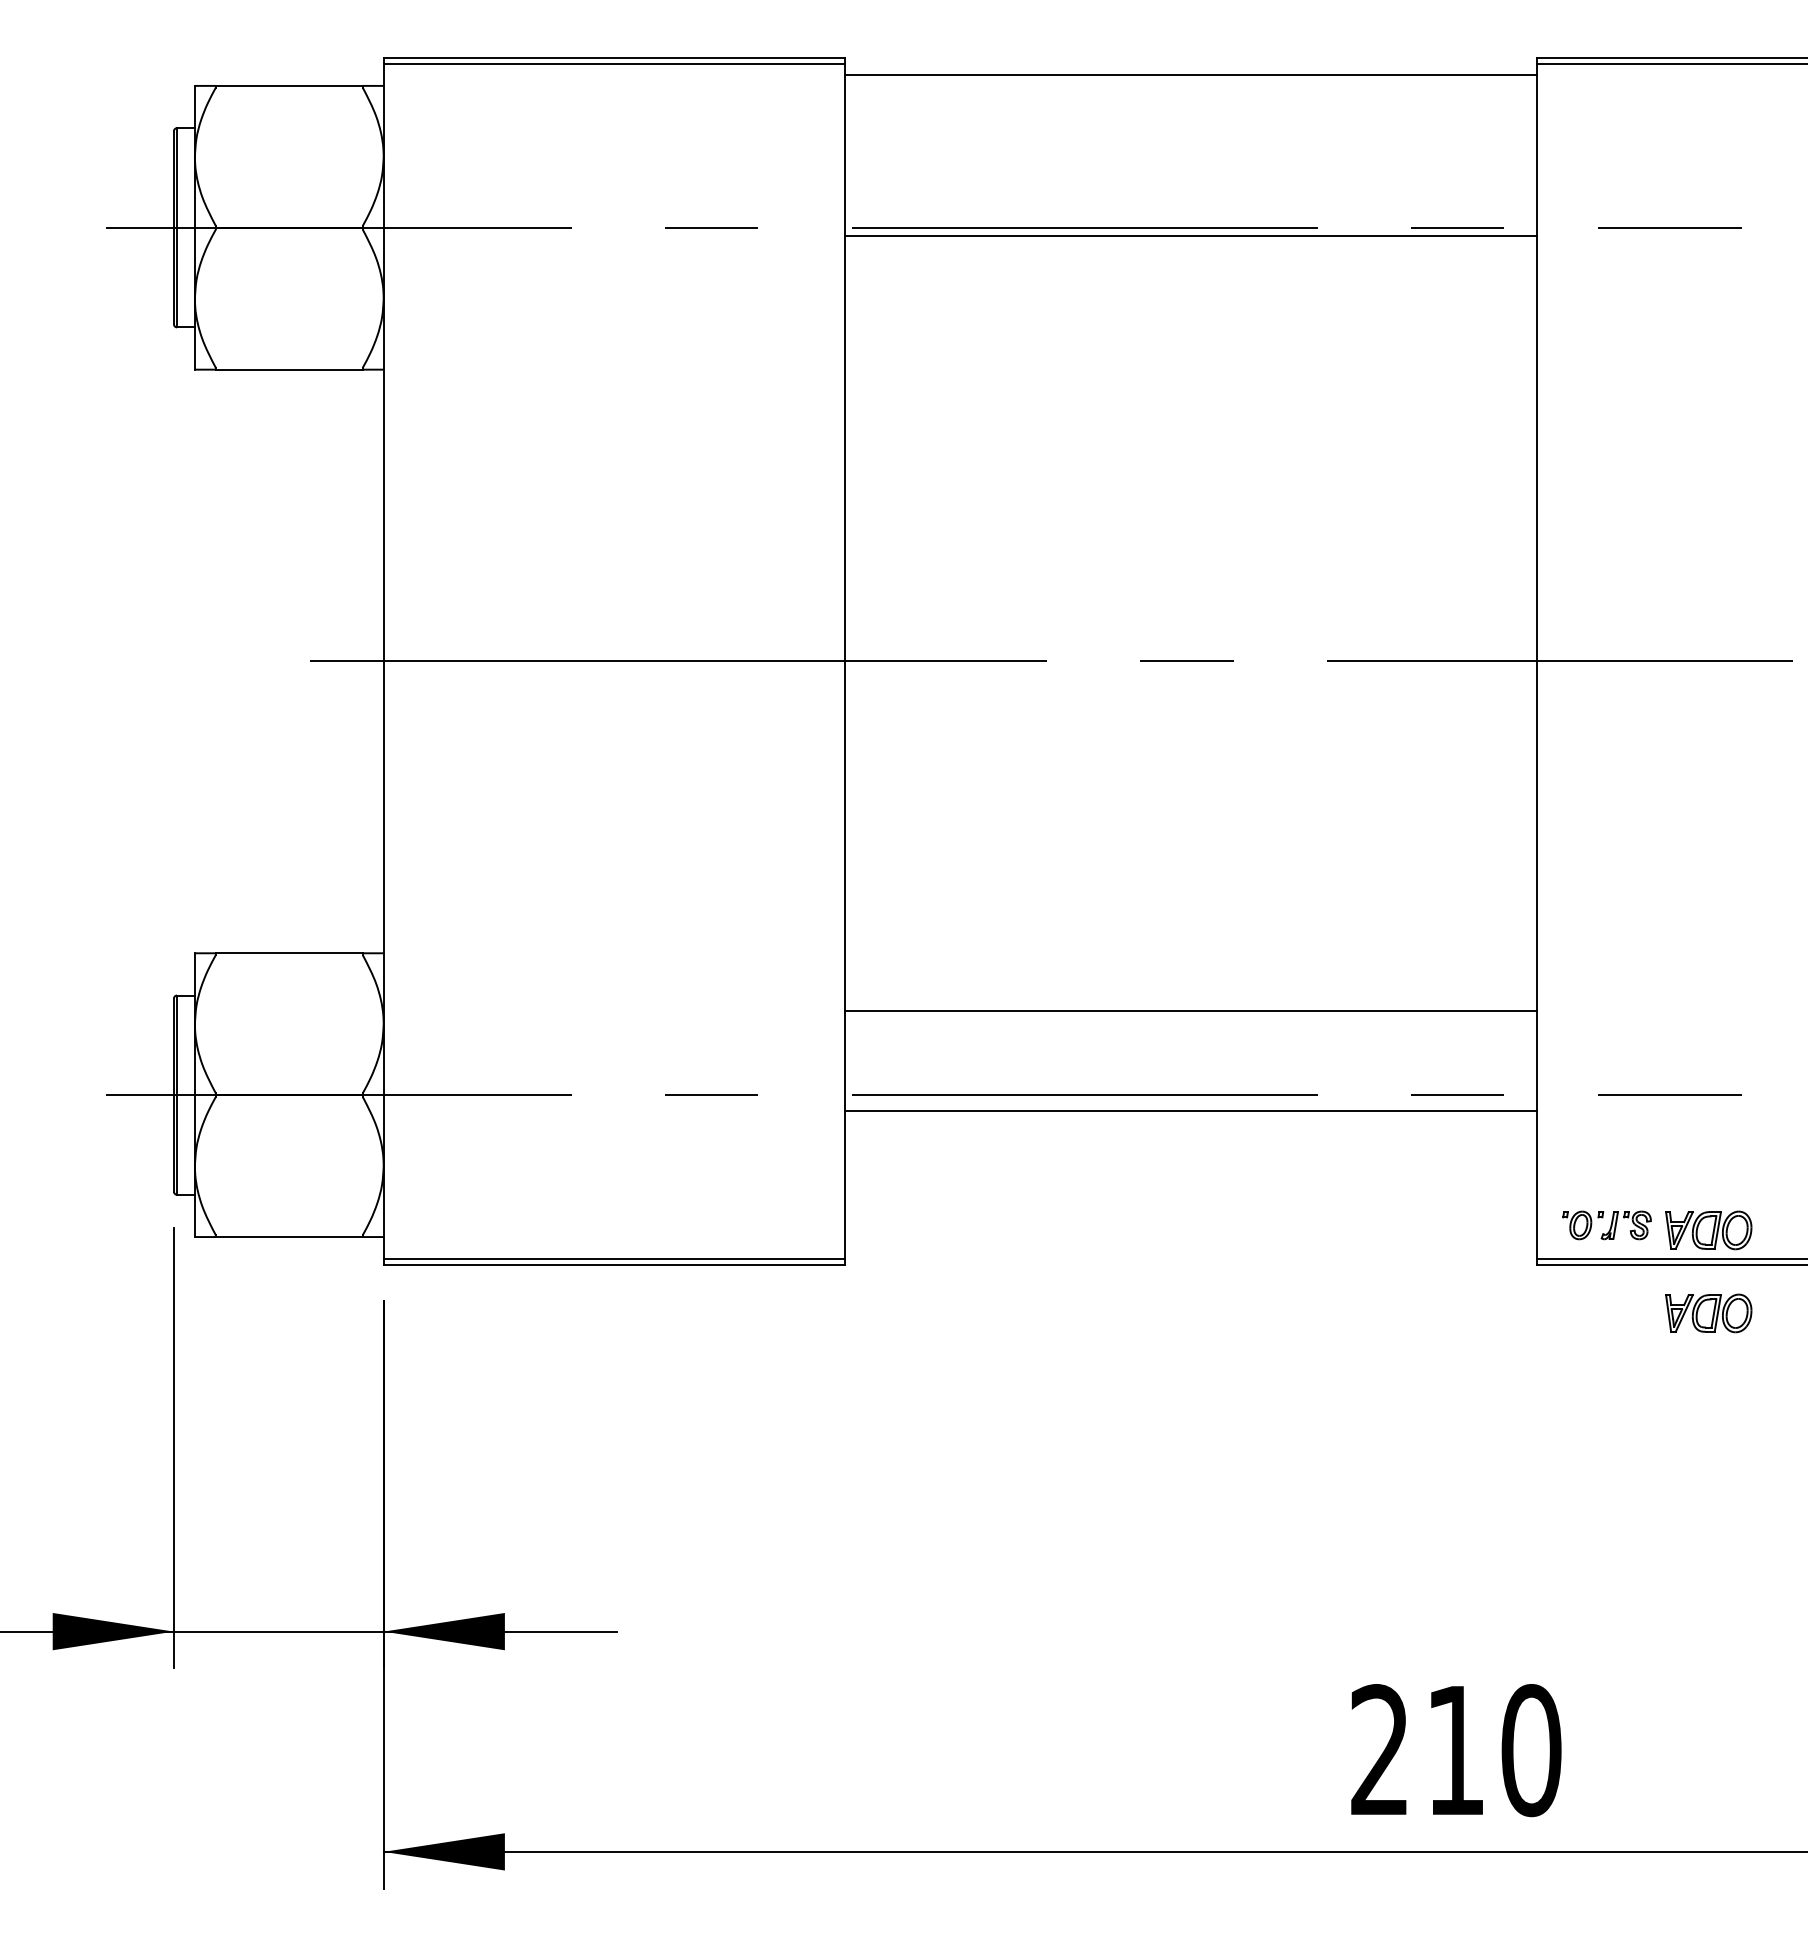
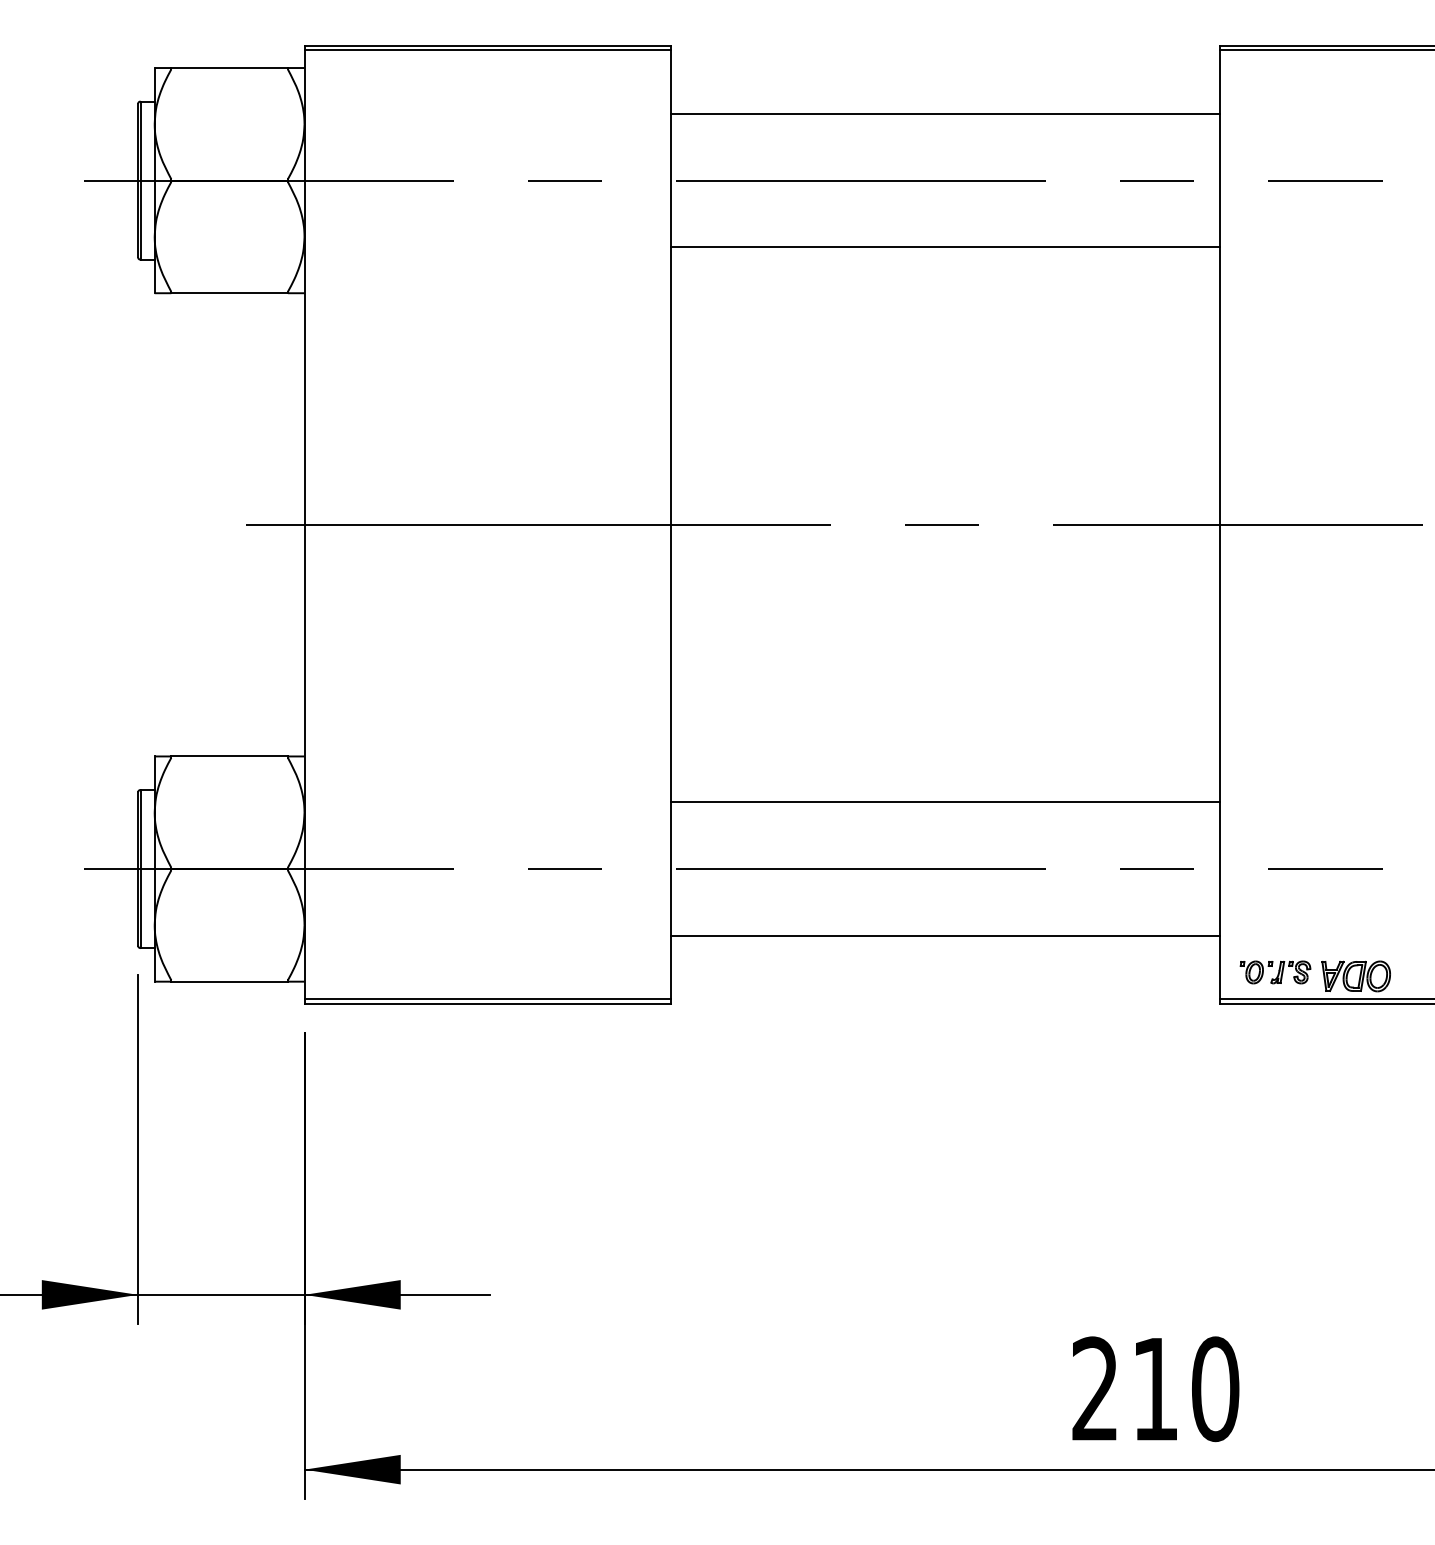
line: (1191, 74) -> (945, 113), moved
line: (1191, 235) -> (945, 247), moved
line: (1191, 1111) -> (945, 936), moved
part: (1708, 1313) -> (1356, 1042), removed

